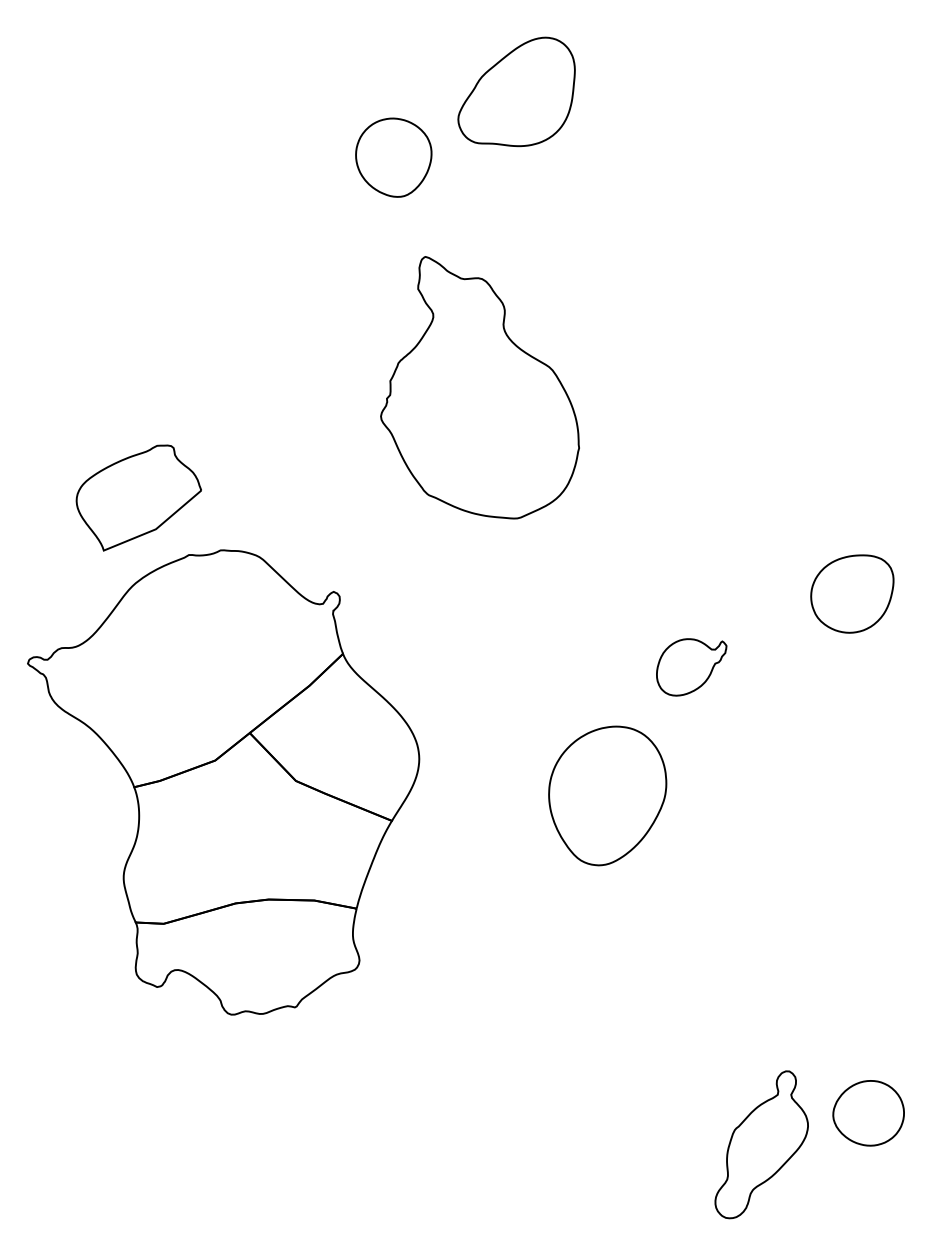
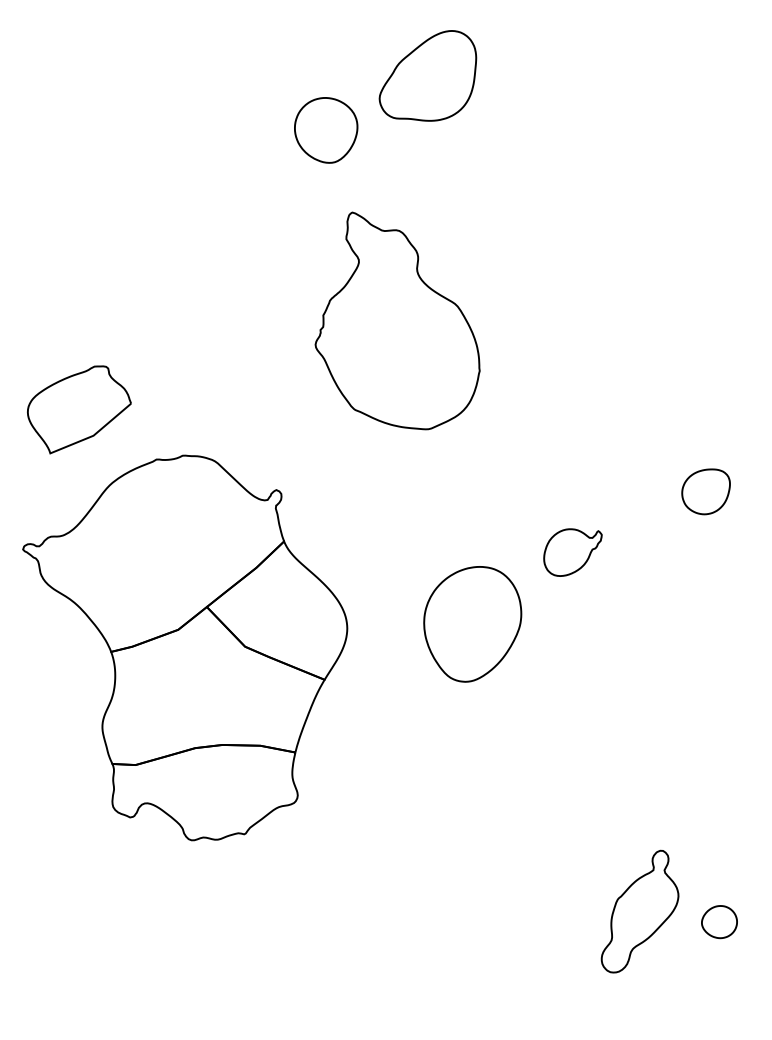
part: (138, 497) -> (79, 409), moved
part: (852, 593) -> (706, 491), size x0.7
part: (607, 795) -> (472, 623), moved
part: (868, 1113) -> (719, 922), size x0.6
part: (761, 1144) -> (639, 911), moved

